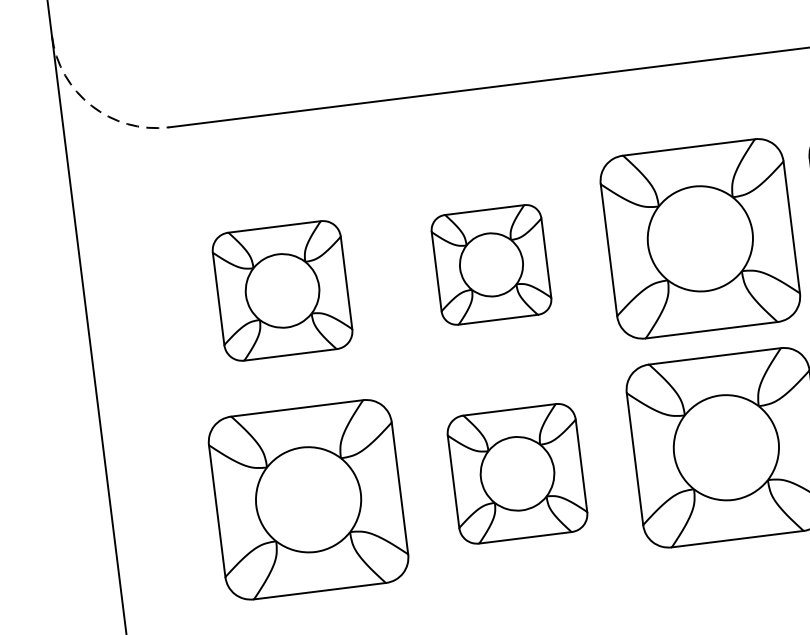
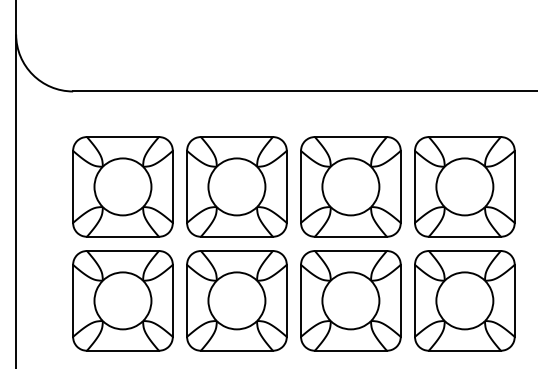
arc: (91, 105) -> (32, 74), dashed -> solid
part: (490, 264) -> (236, 186), size x1.67
part: (281, 290) -> (122, 186), size x1.43
part: (516, 473) -> (236, 300), size x1.43

